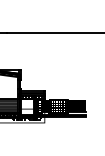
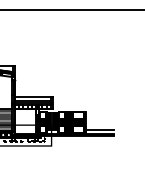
hatch: (76, 106) -> (99, 121), removed

